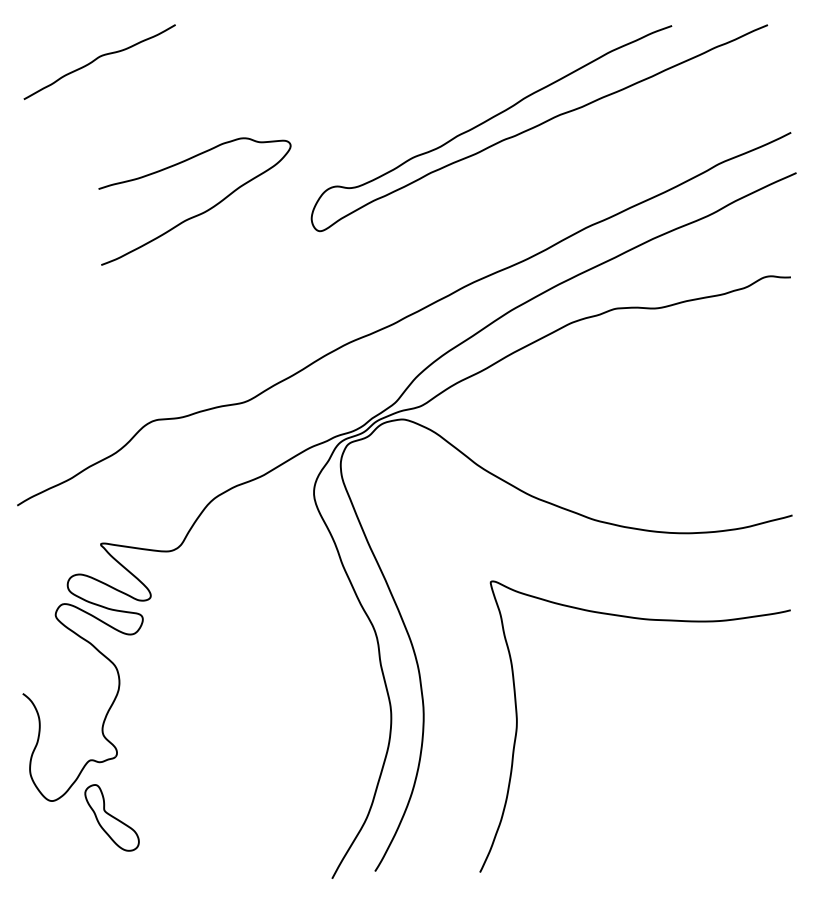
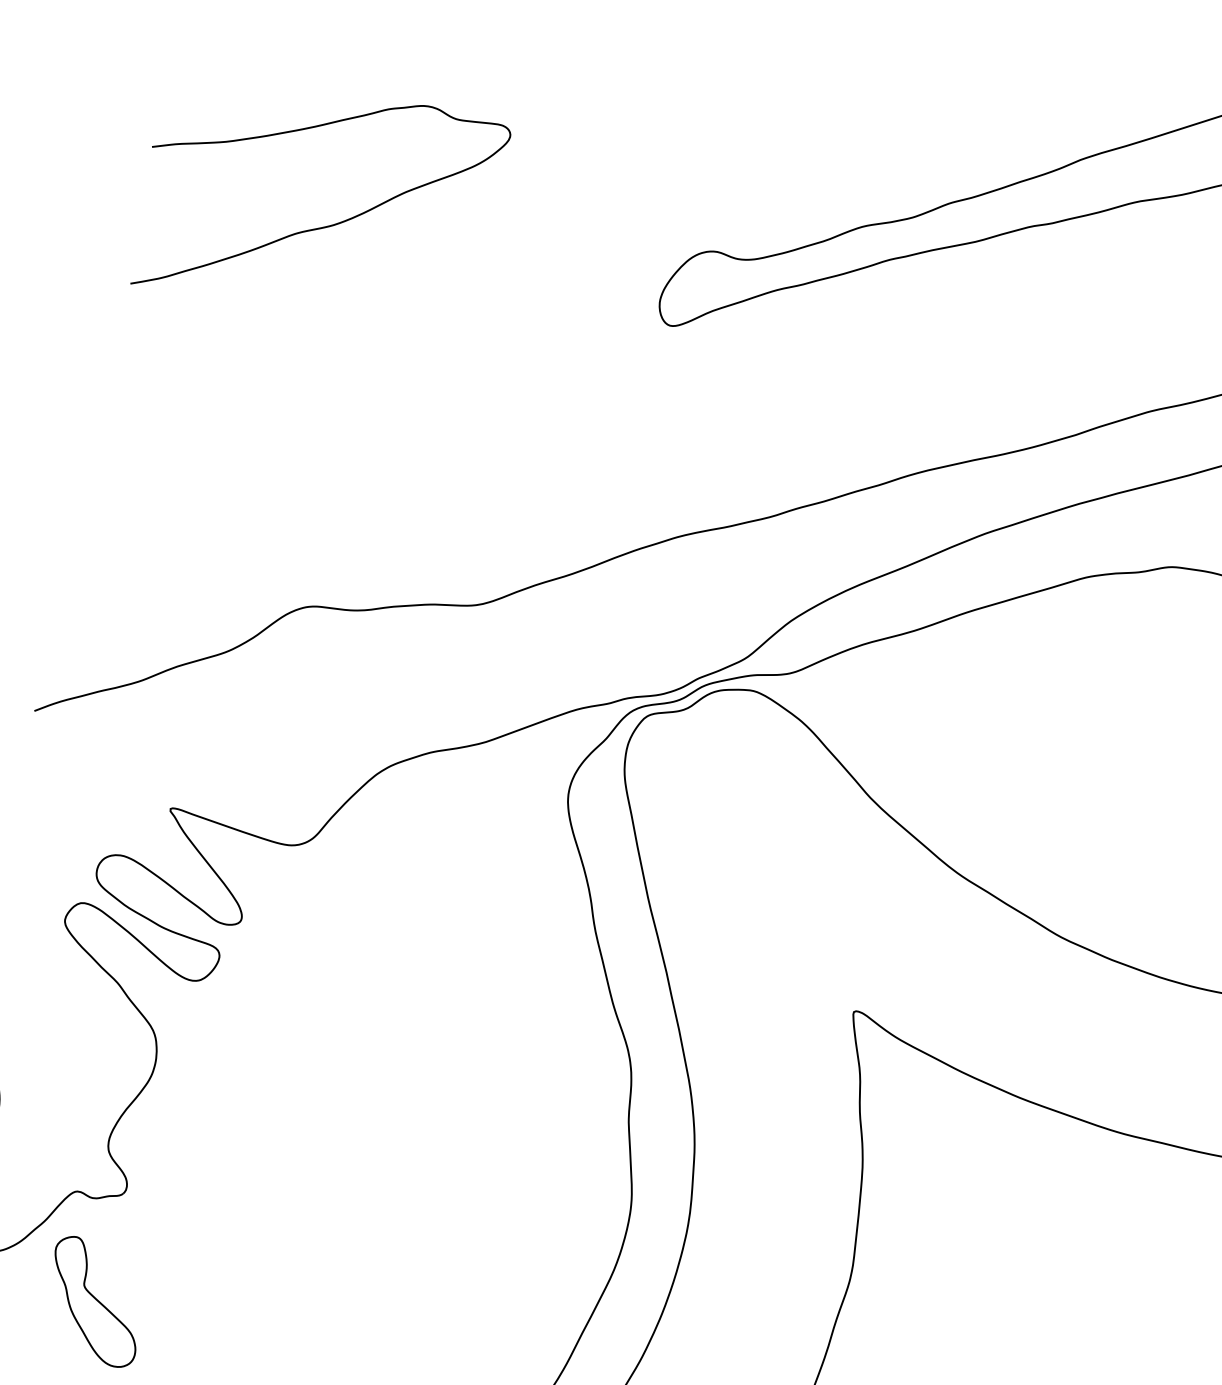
curve: (199, 213) -> (323, 225), moved

